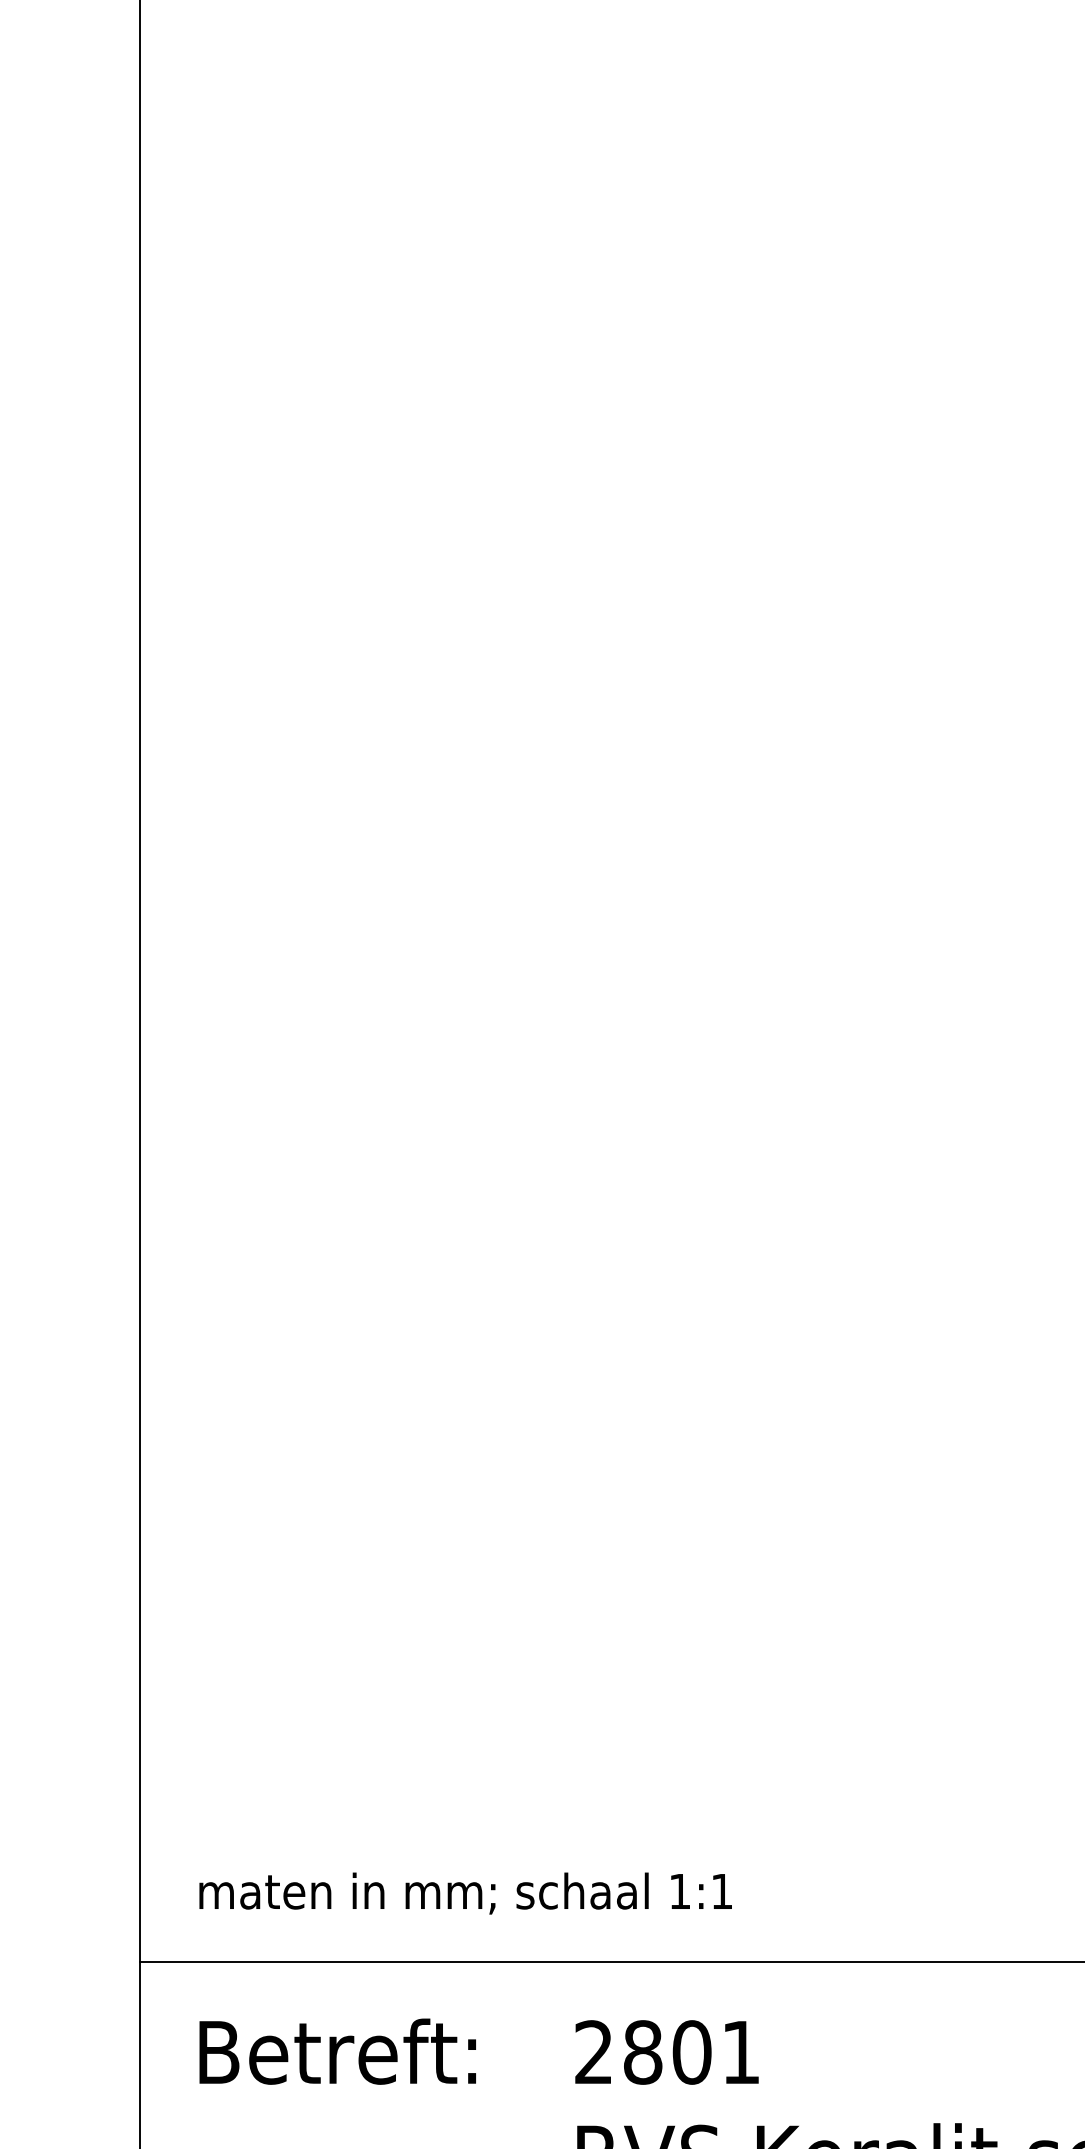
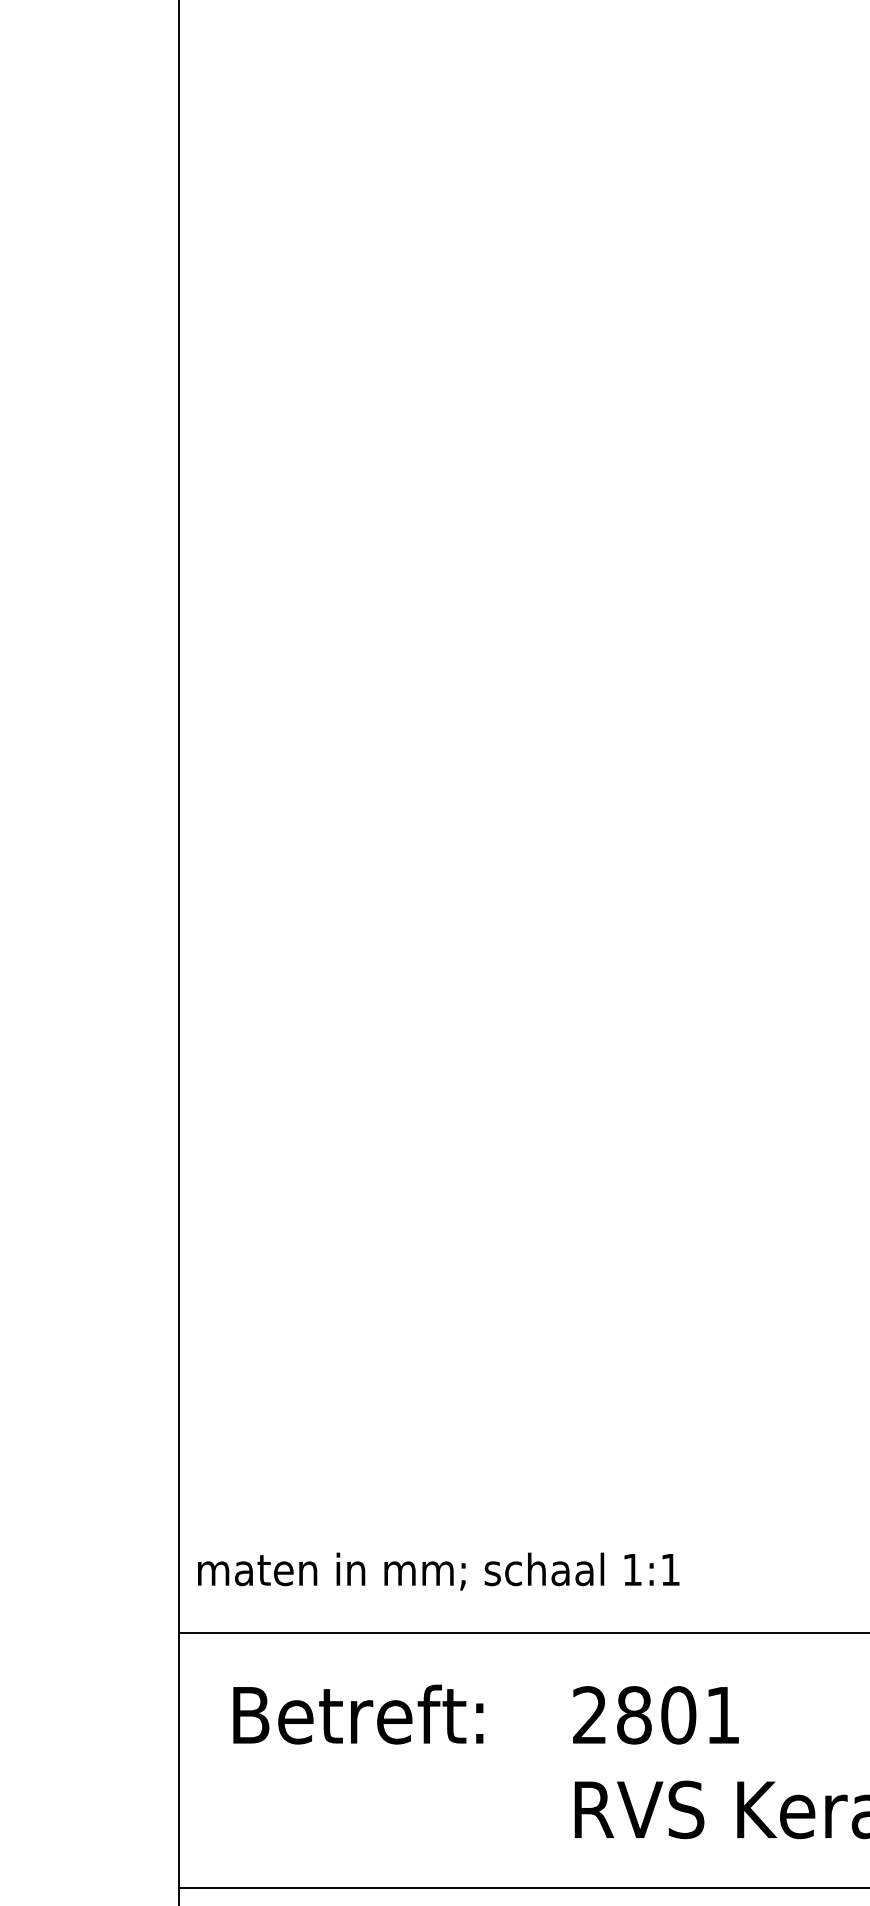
text: (465, 1893) -> (438, 1571), moved

